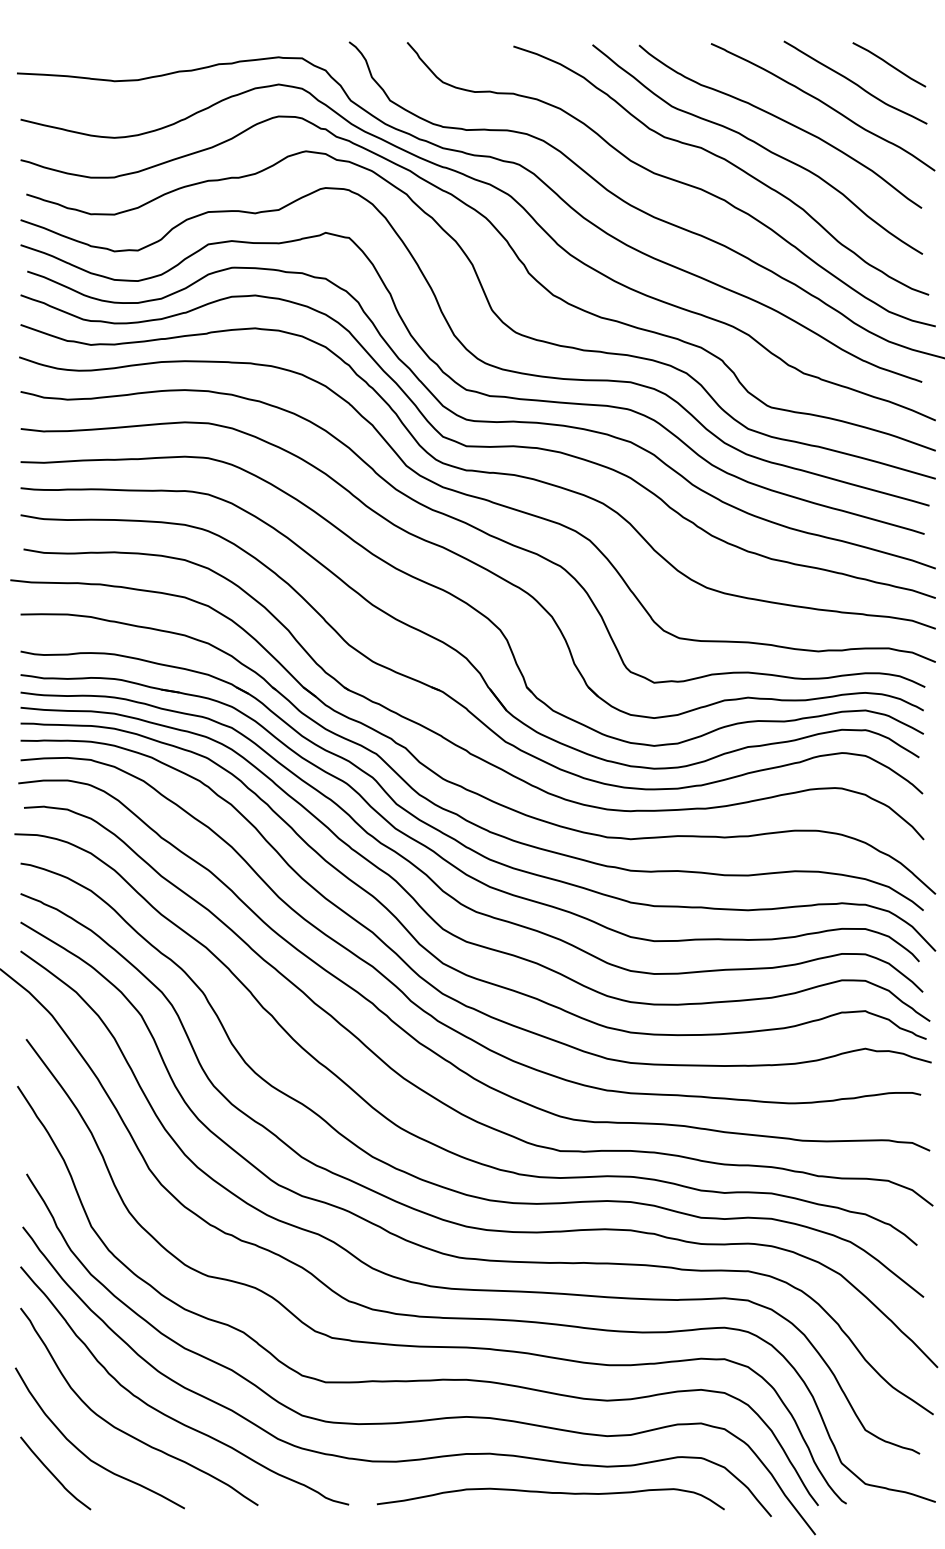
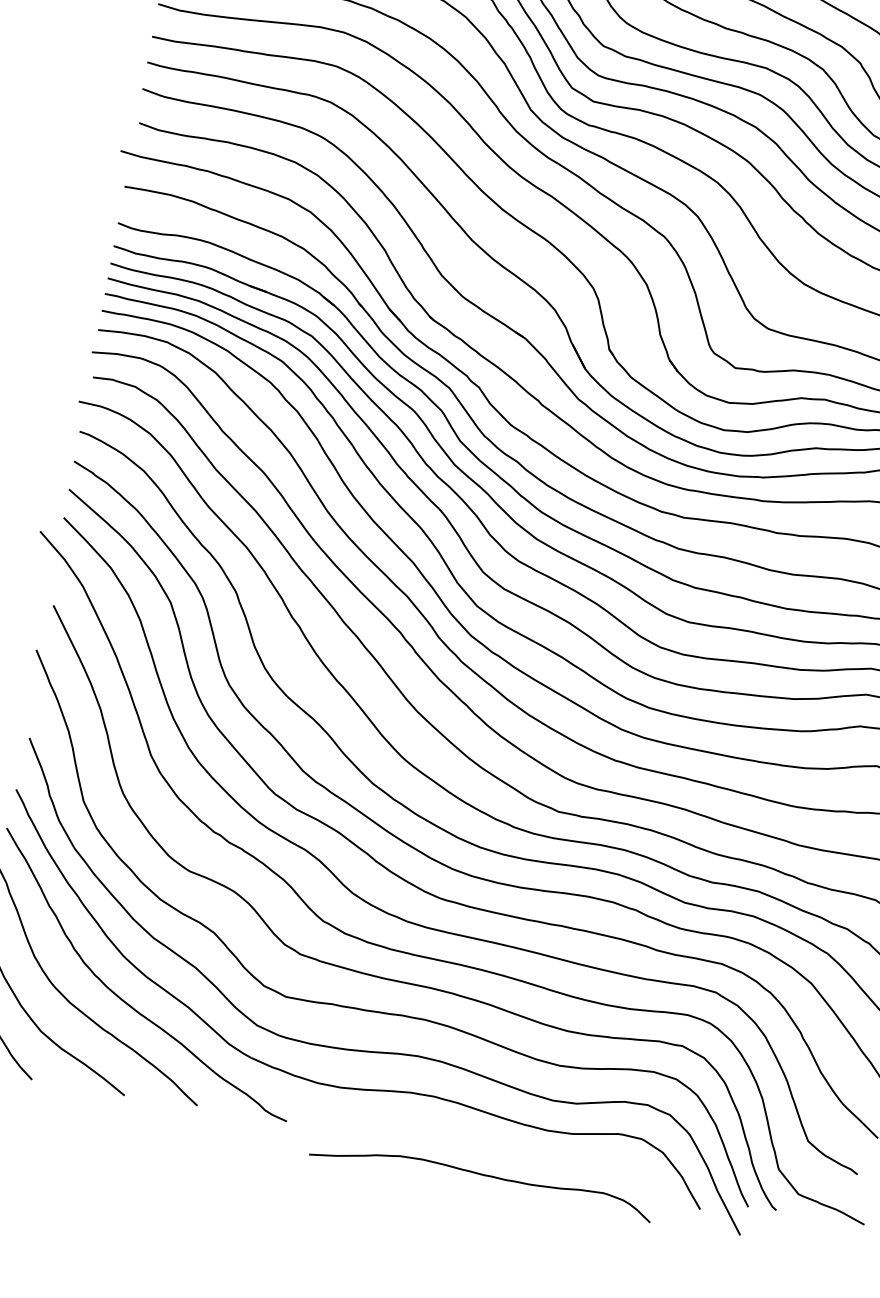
curve: (550, 1493) -> (481, 1175), moved

